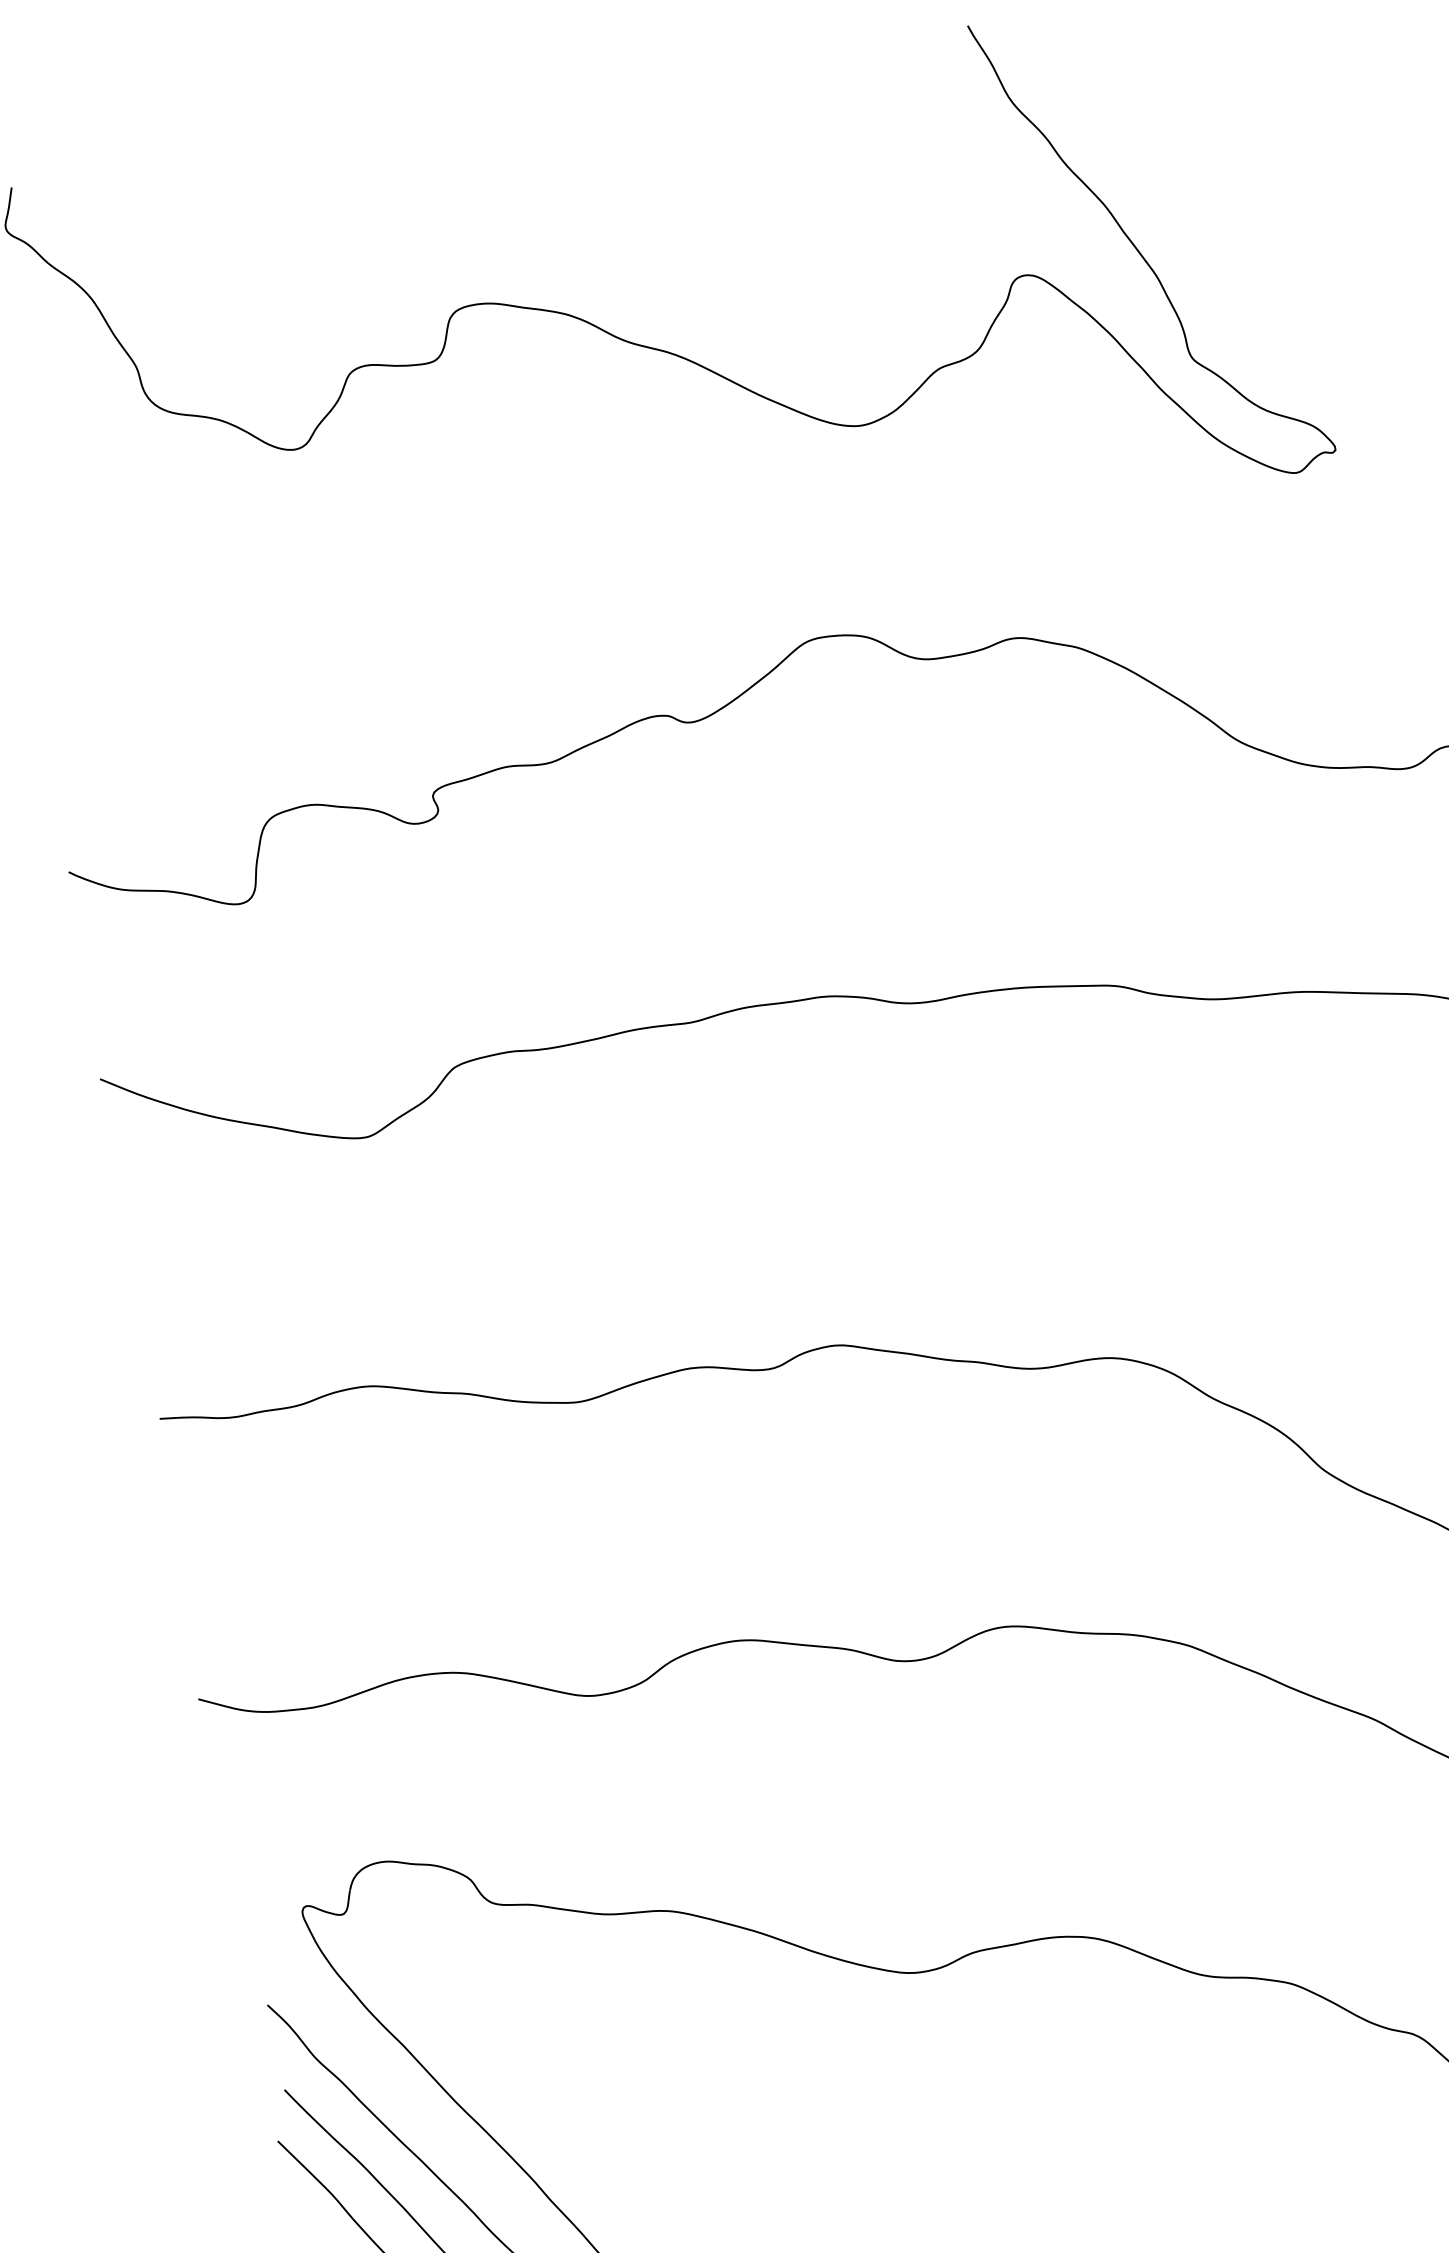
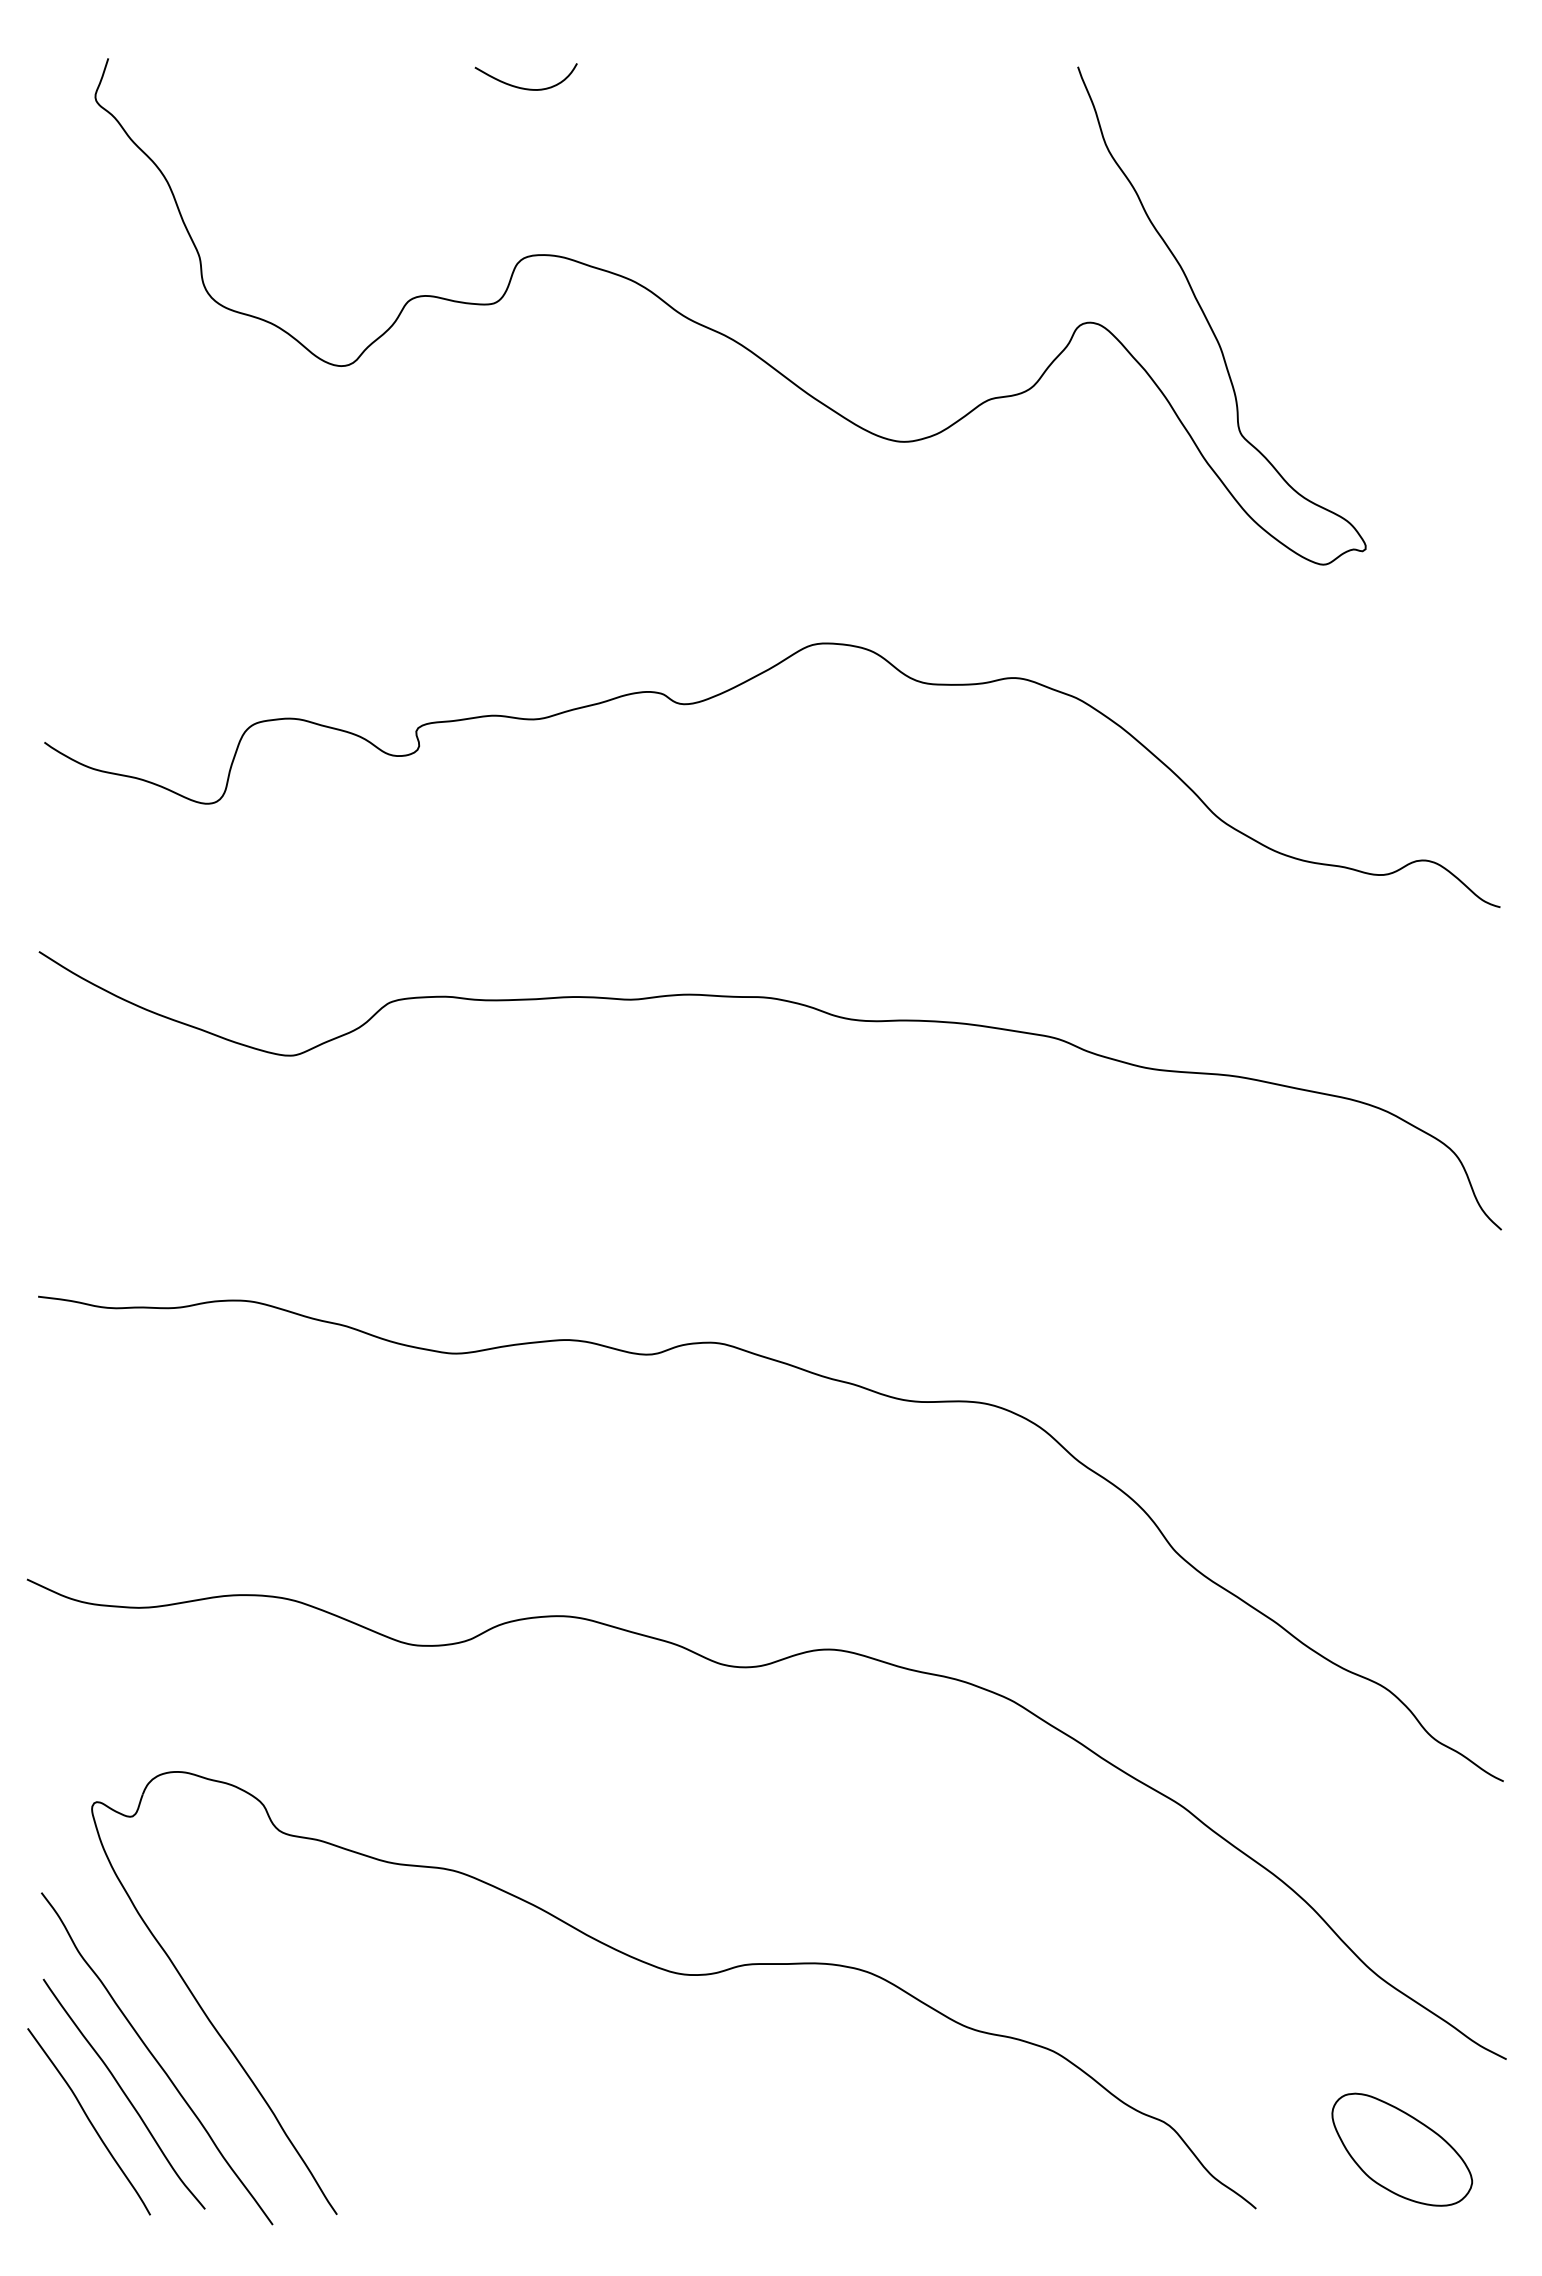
curve: (425, 143) -> (523, 87), added

